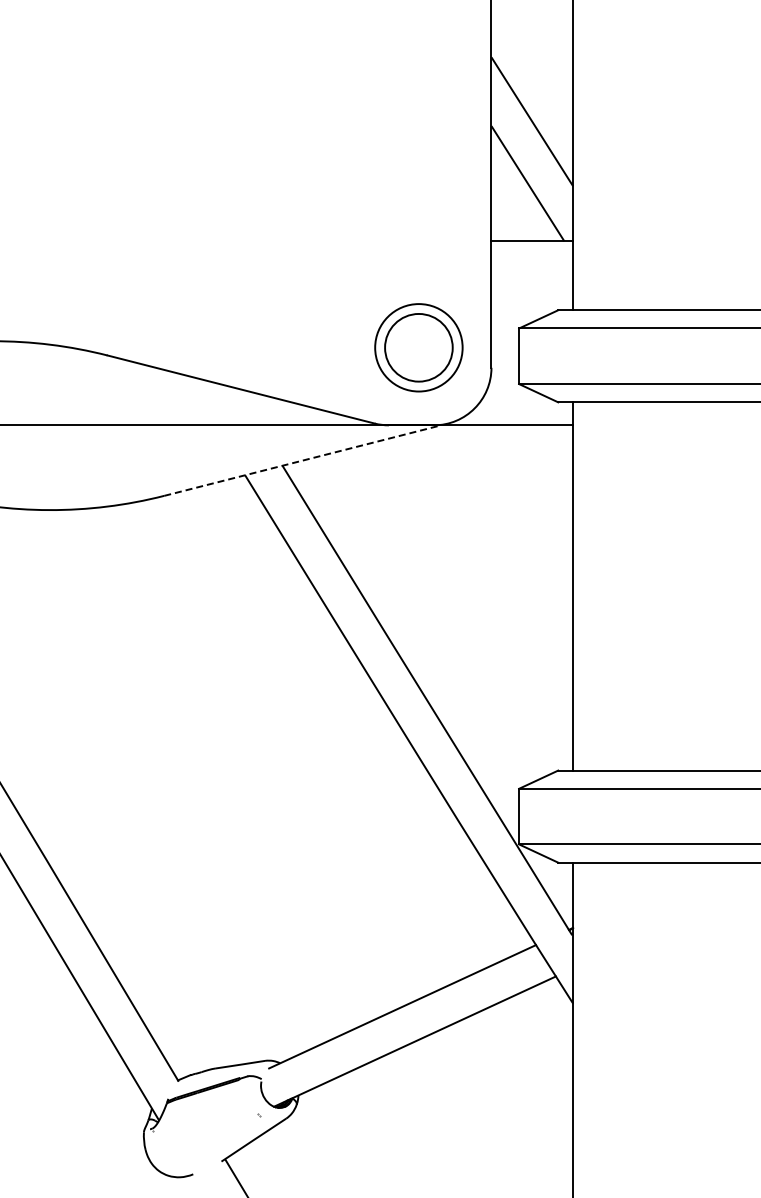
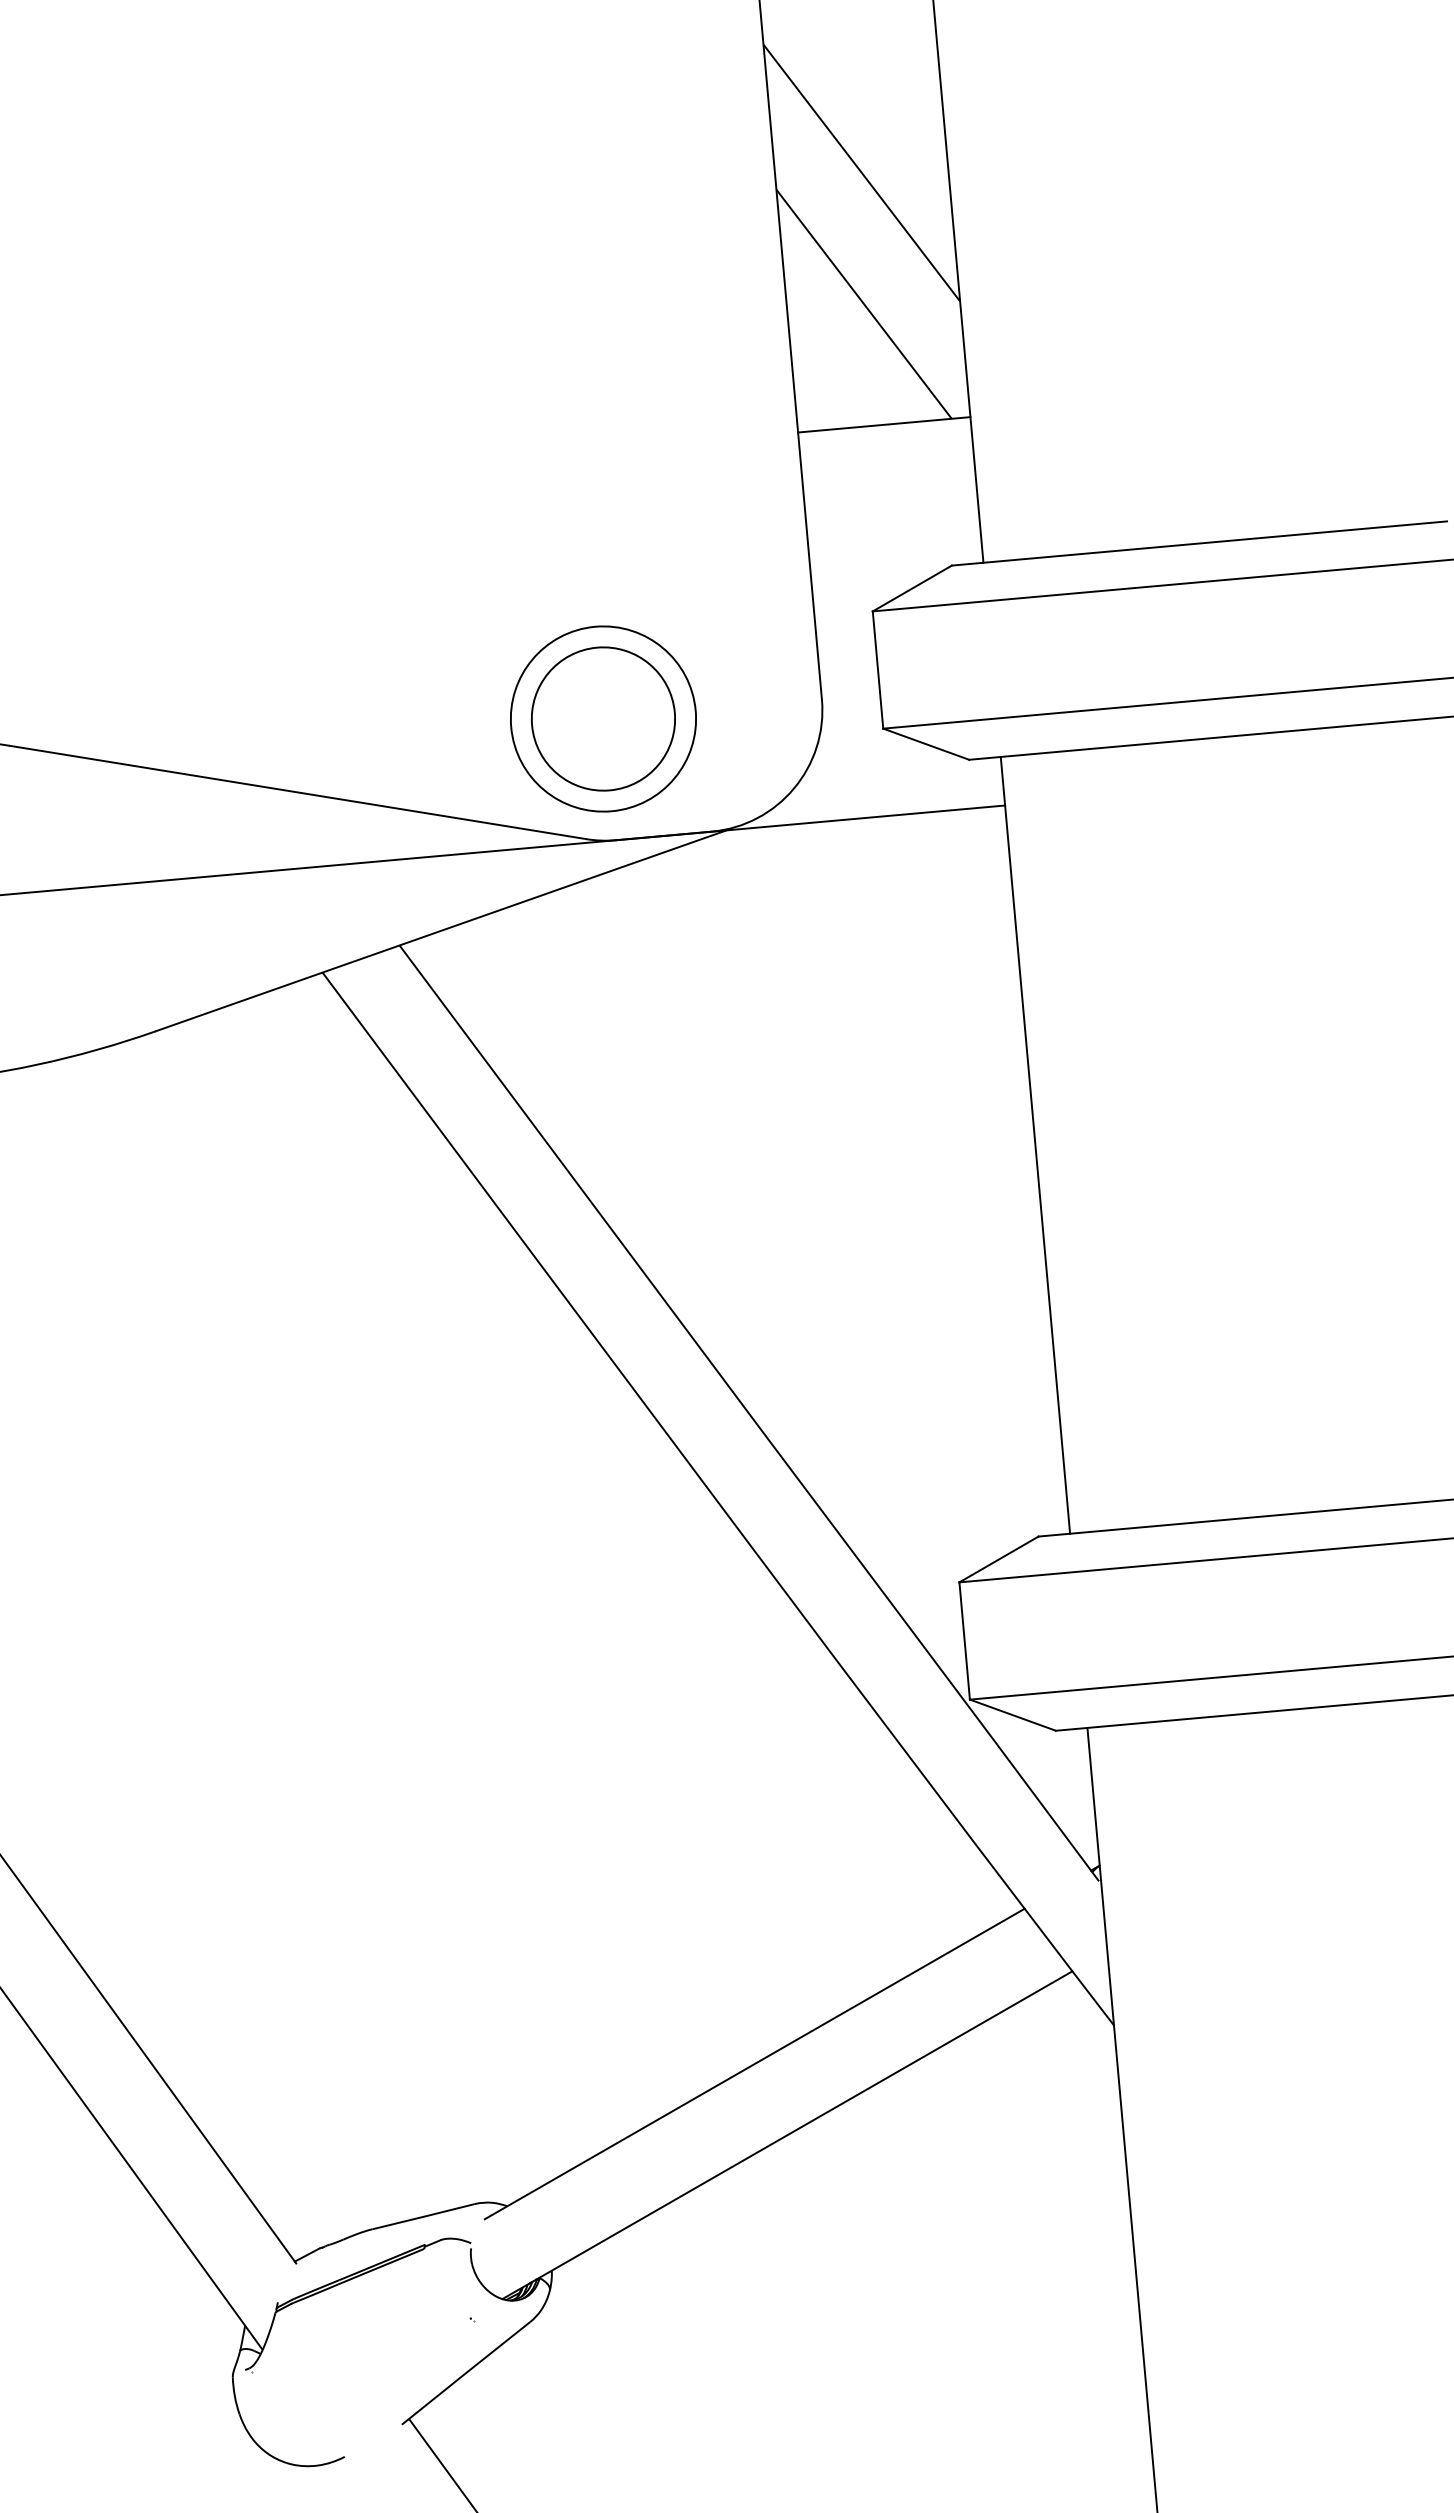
part: (418, 347) -> (602, 718), moved
line: (302, 460) -> (440, 930), dashed -> solid

